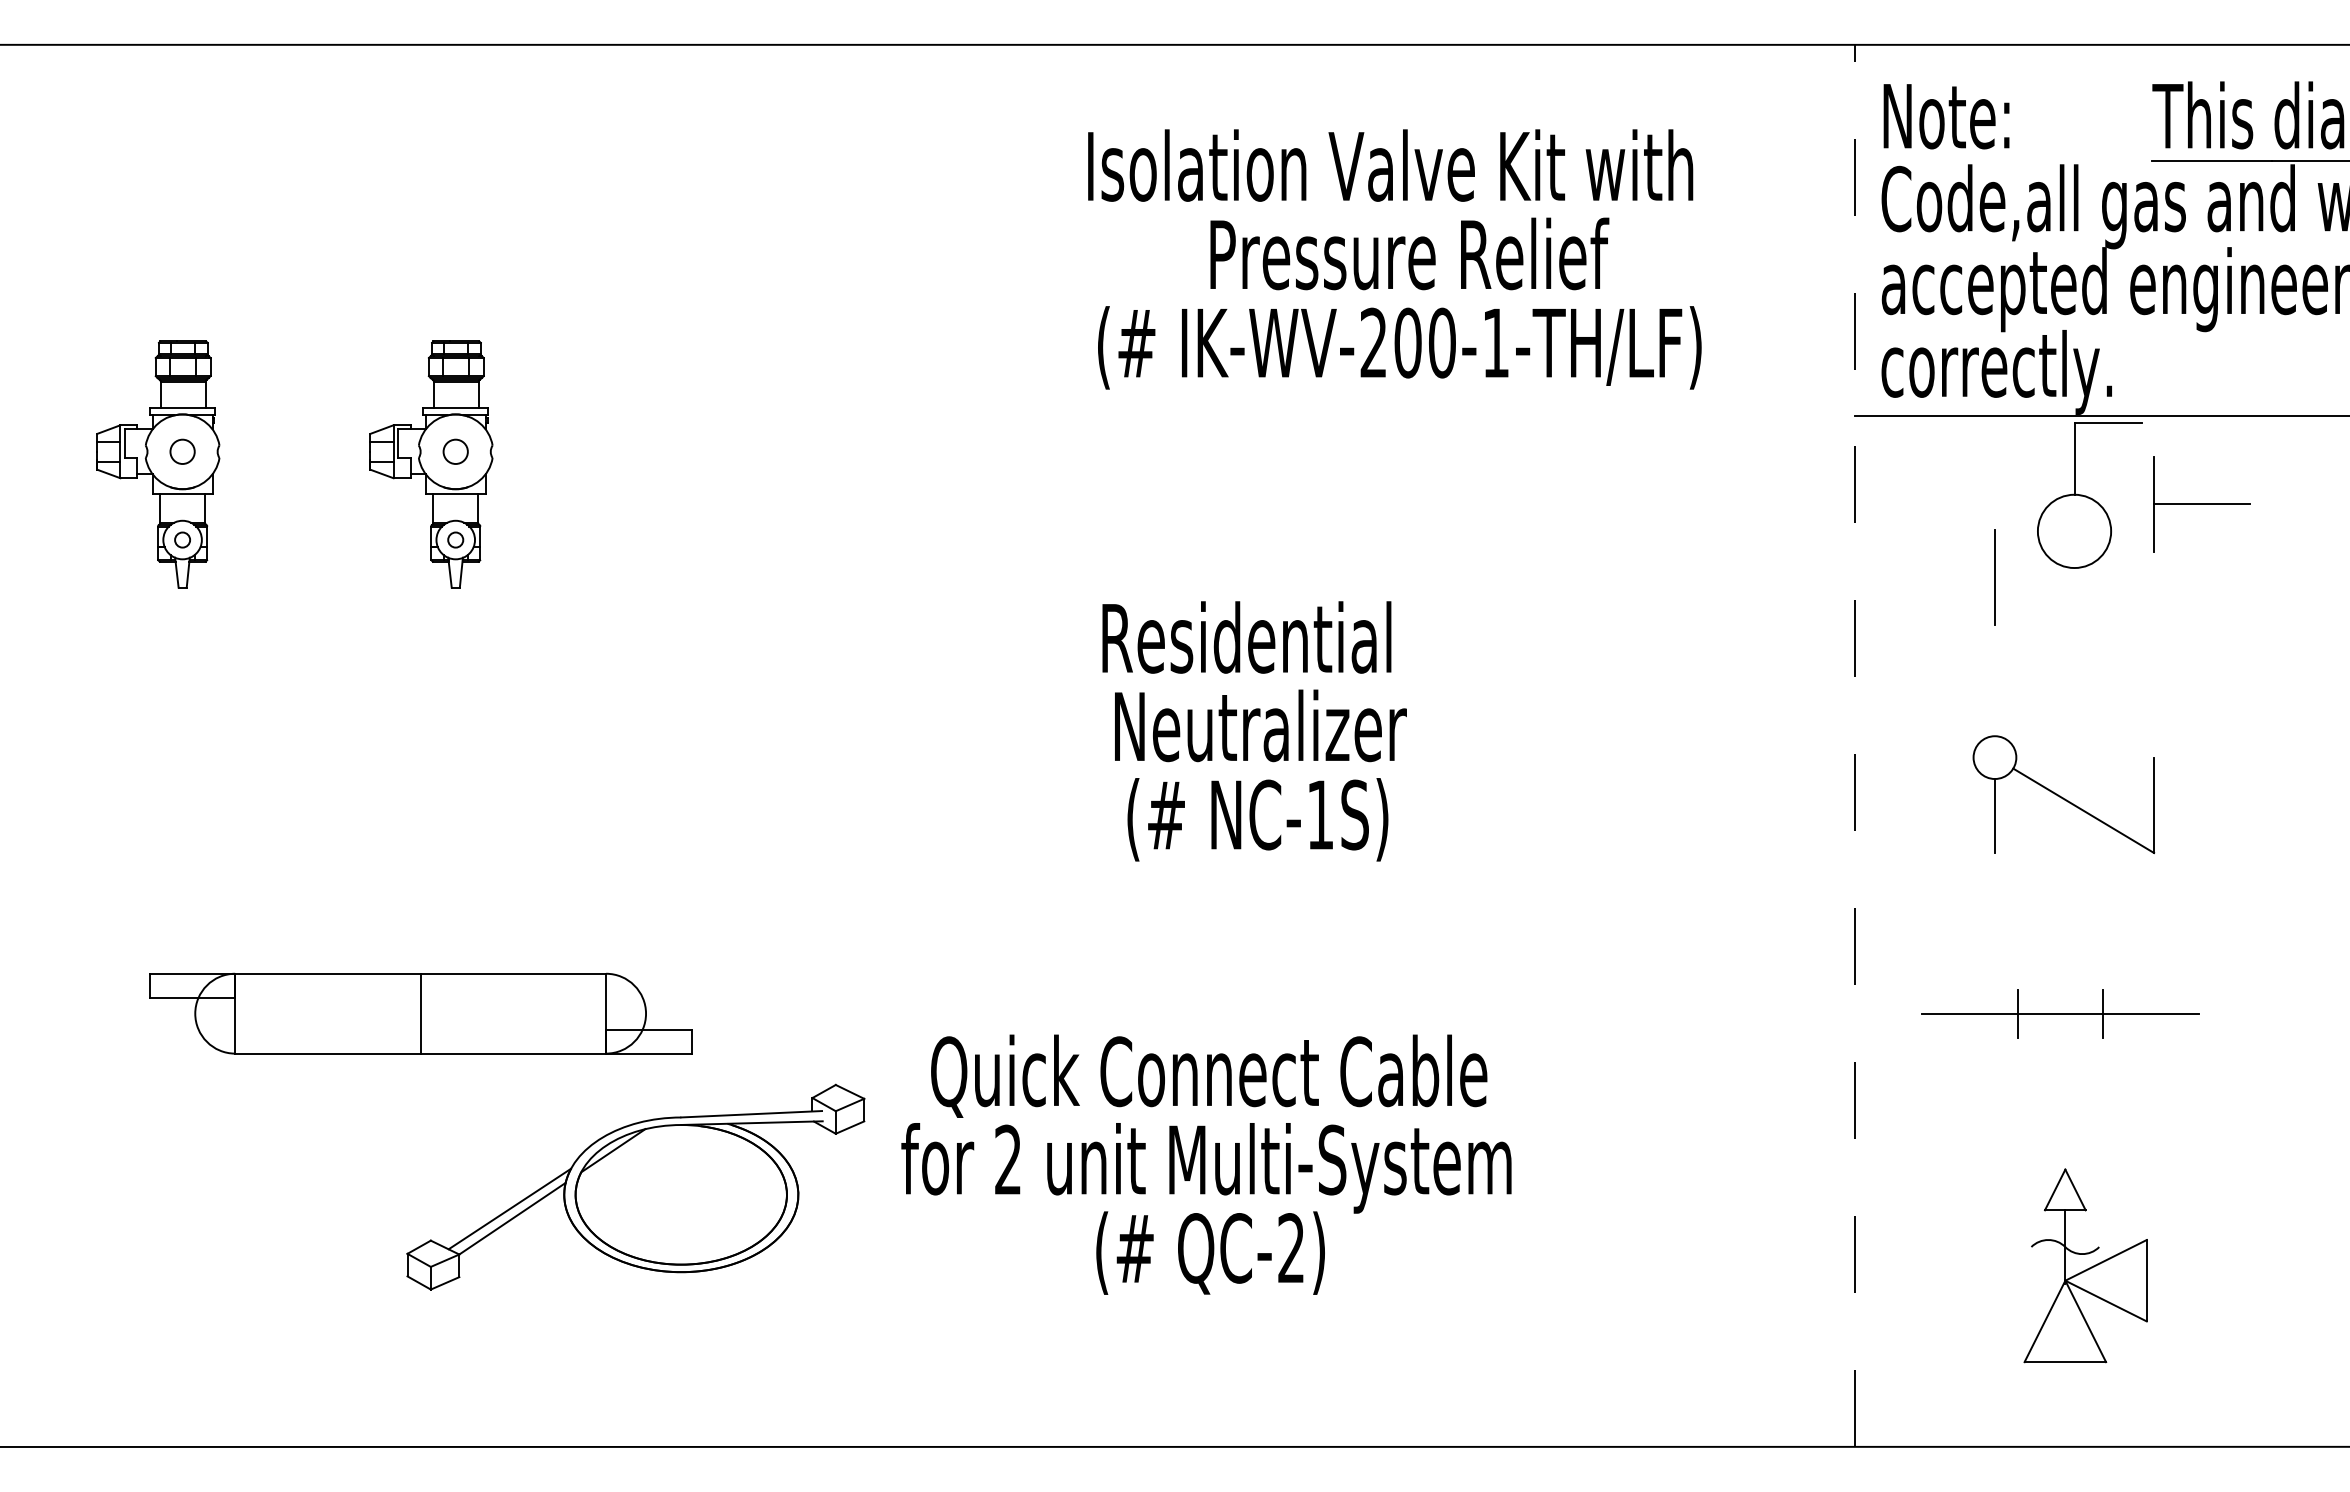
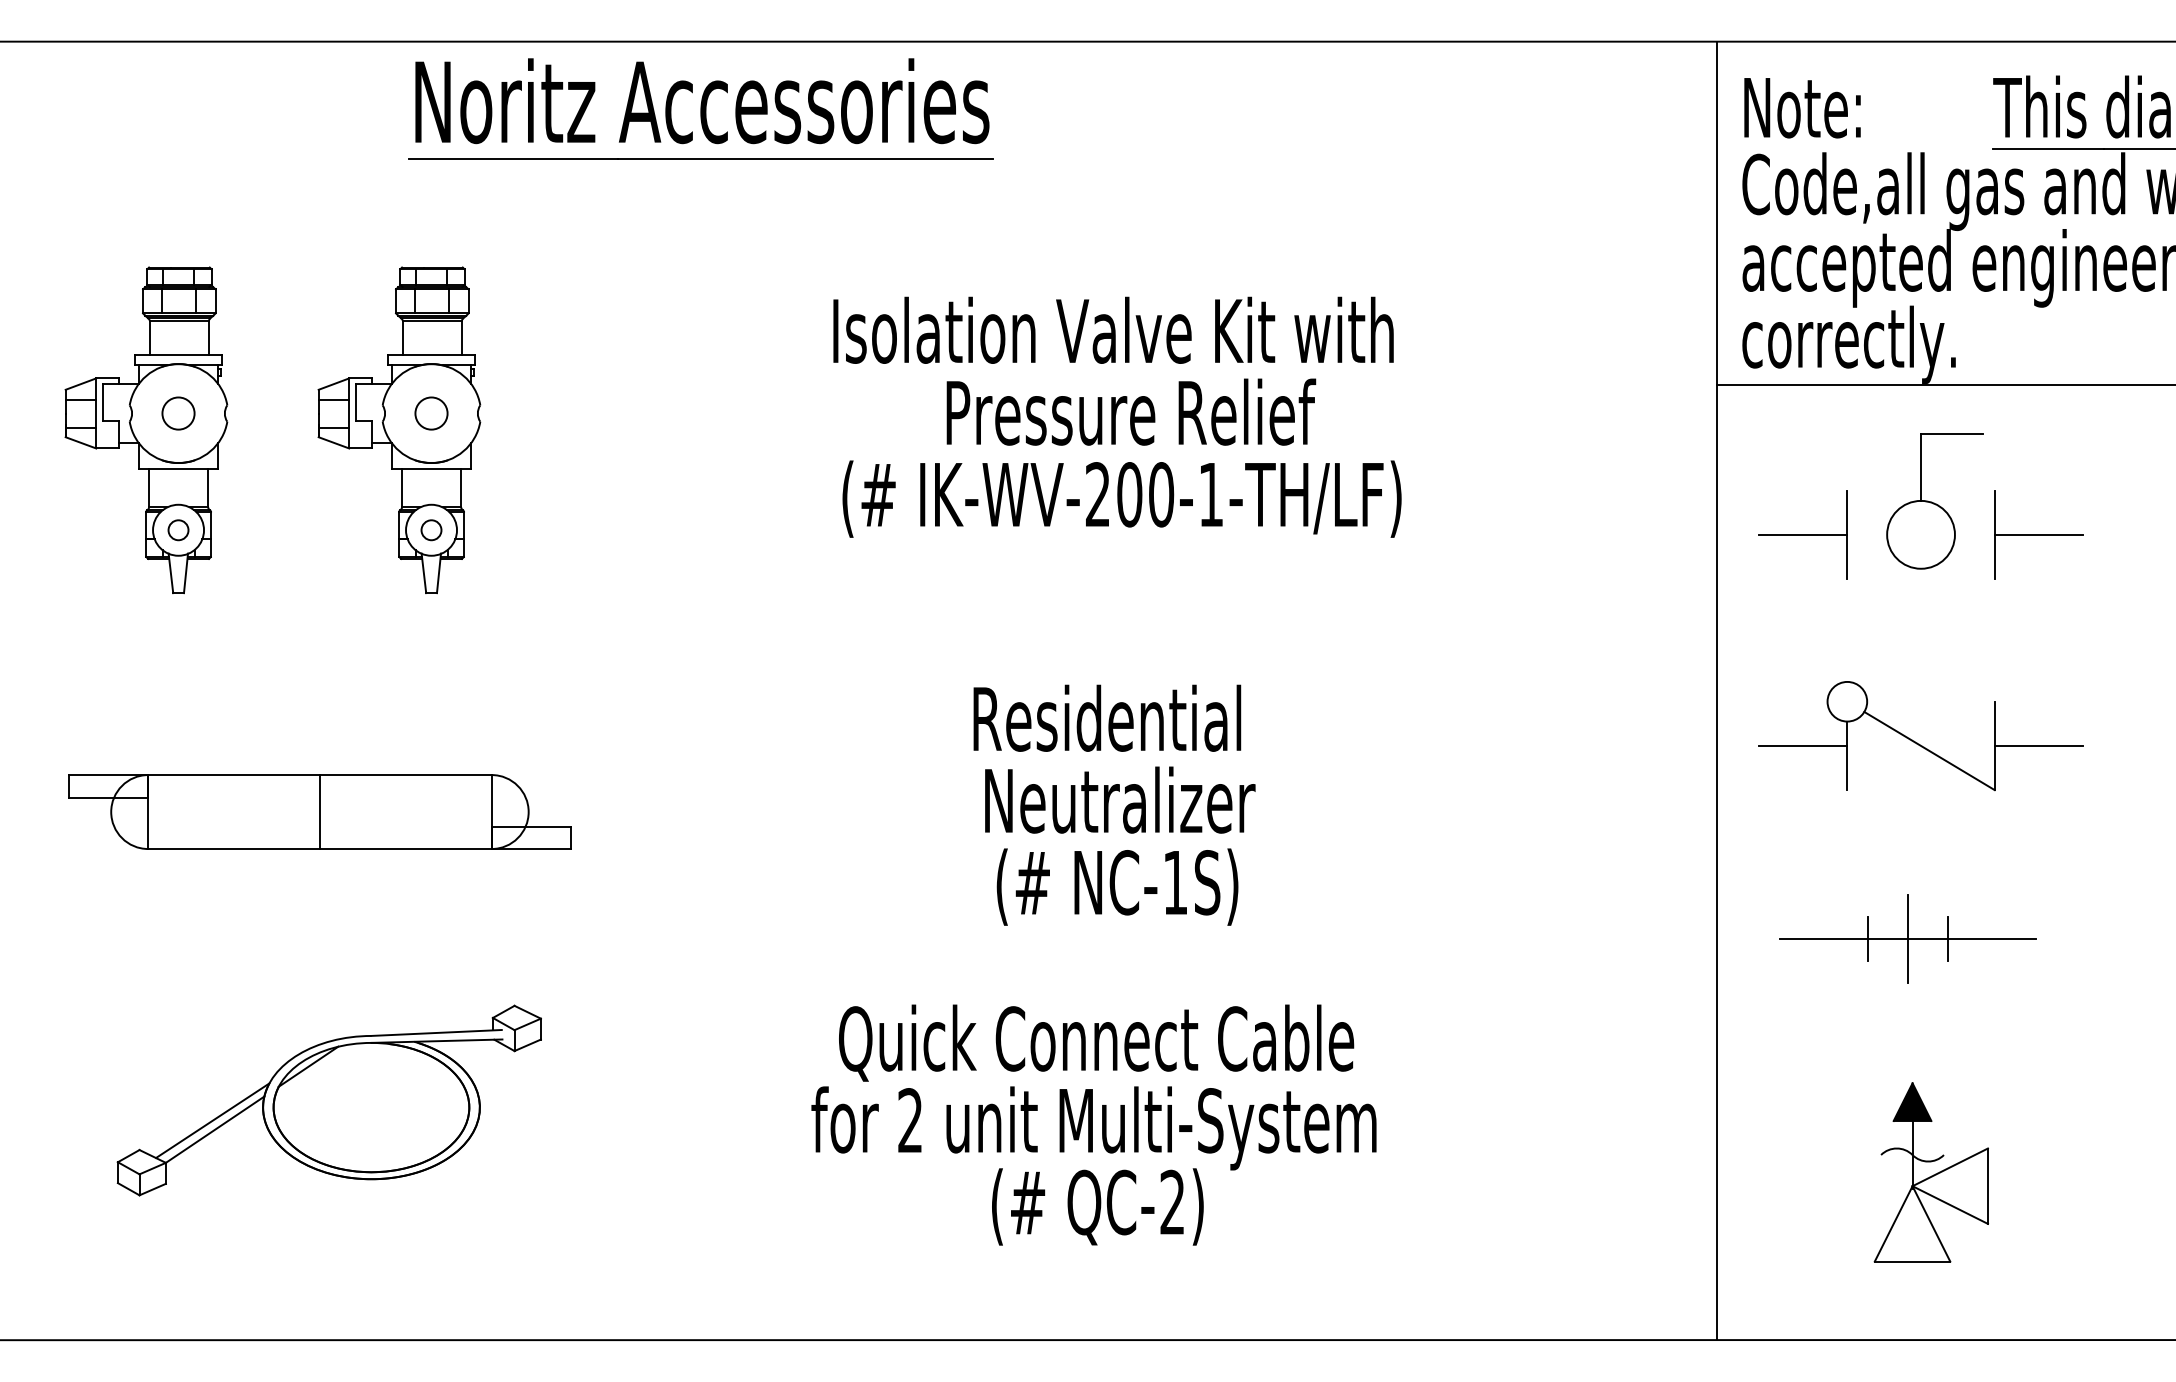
part: (756, 116) -> (700, 108), added
text: (1394, 259) -> (1117, 417), moved
part: (158, 464) -> (146, 430), size x1.43
part: (431, 464) -> (399, 430), size x1.43
part: (2089, 495) -> (1934, 501), moved
part: (2201, 504) -> (2038, 534), moved
line: (1946, 577) -> (1802, 534), added
text: (1254, 731) -> (1114, 805), moved
line: (1854, 745) -> (1717, 690), dashed -> solid
line: (1946, 805) -> (1802, 746), added
line: (2201, 805) -> (2038, 746), added
part: (420, 1013) -> (319, 811), moved
line: (2060, 1013) -> (1908, 938), added
text: (1206, 1164) -> (1094, 1124), moved
part: (635, 1186) -> (329, 1099), moved
fill: (2064, 1189) -> (1911, 1101), added

